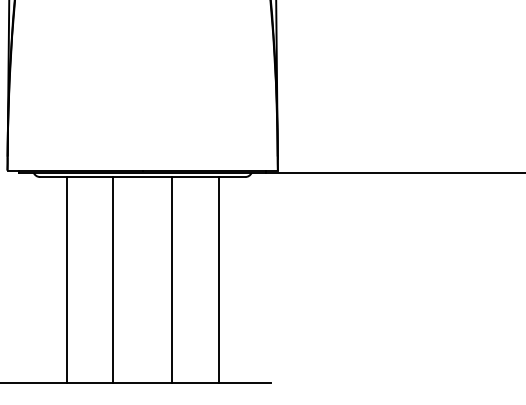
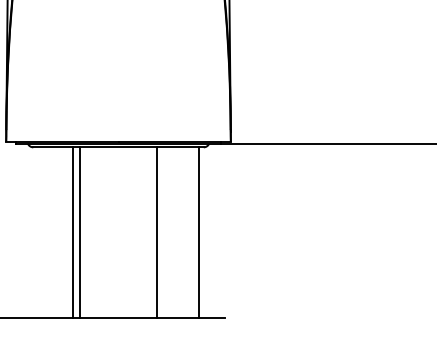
line: (66, 279) -> (72, 232), moved
line: (113, 279) -> (80, 232), moved
line: (172, 279) -> (157, 232), moved
line: (218, 279) -> (198, 232), moved

